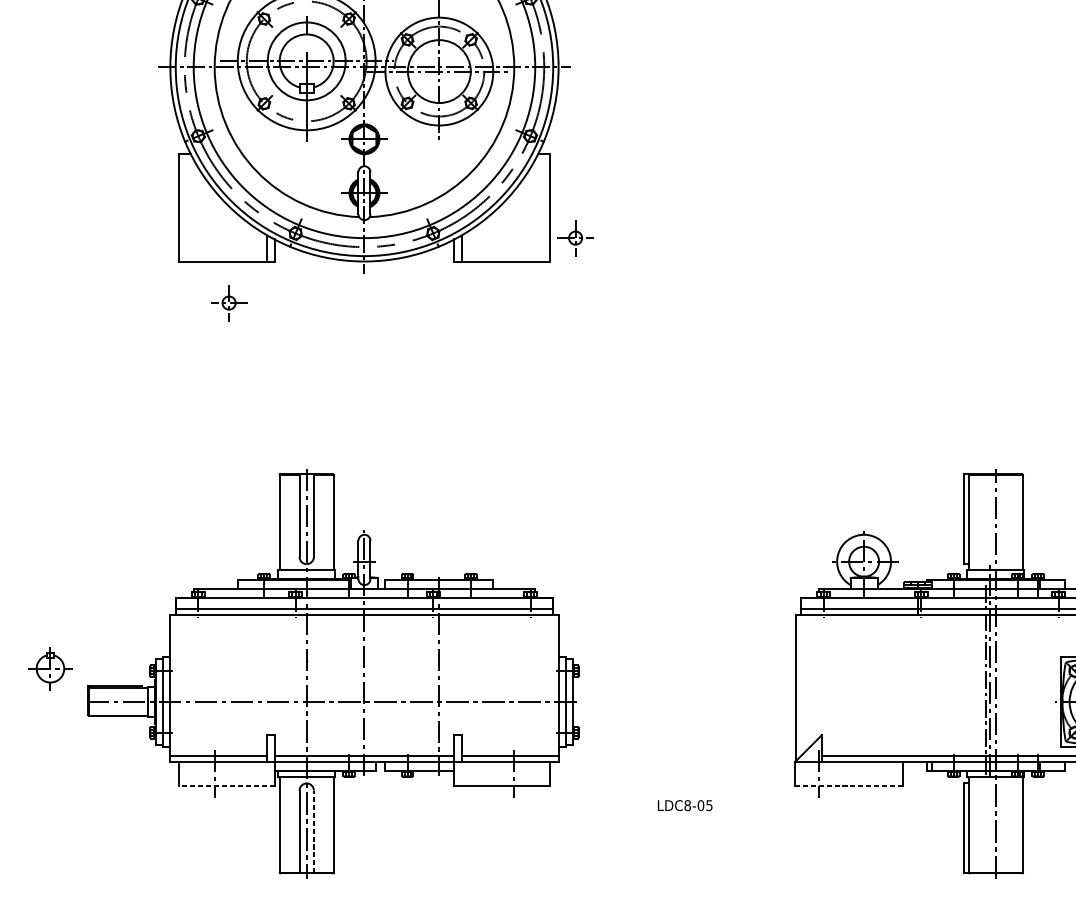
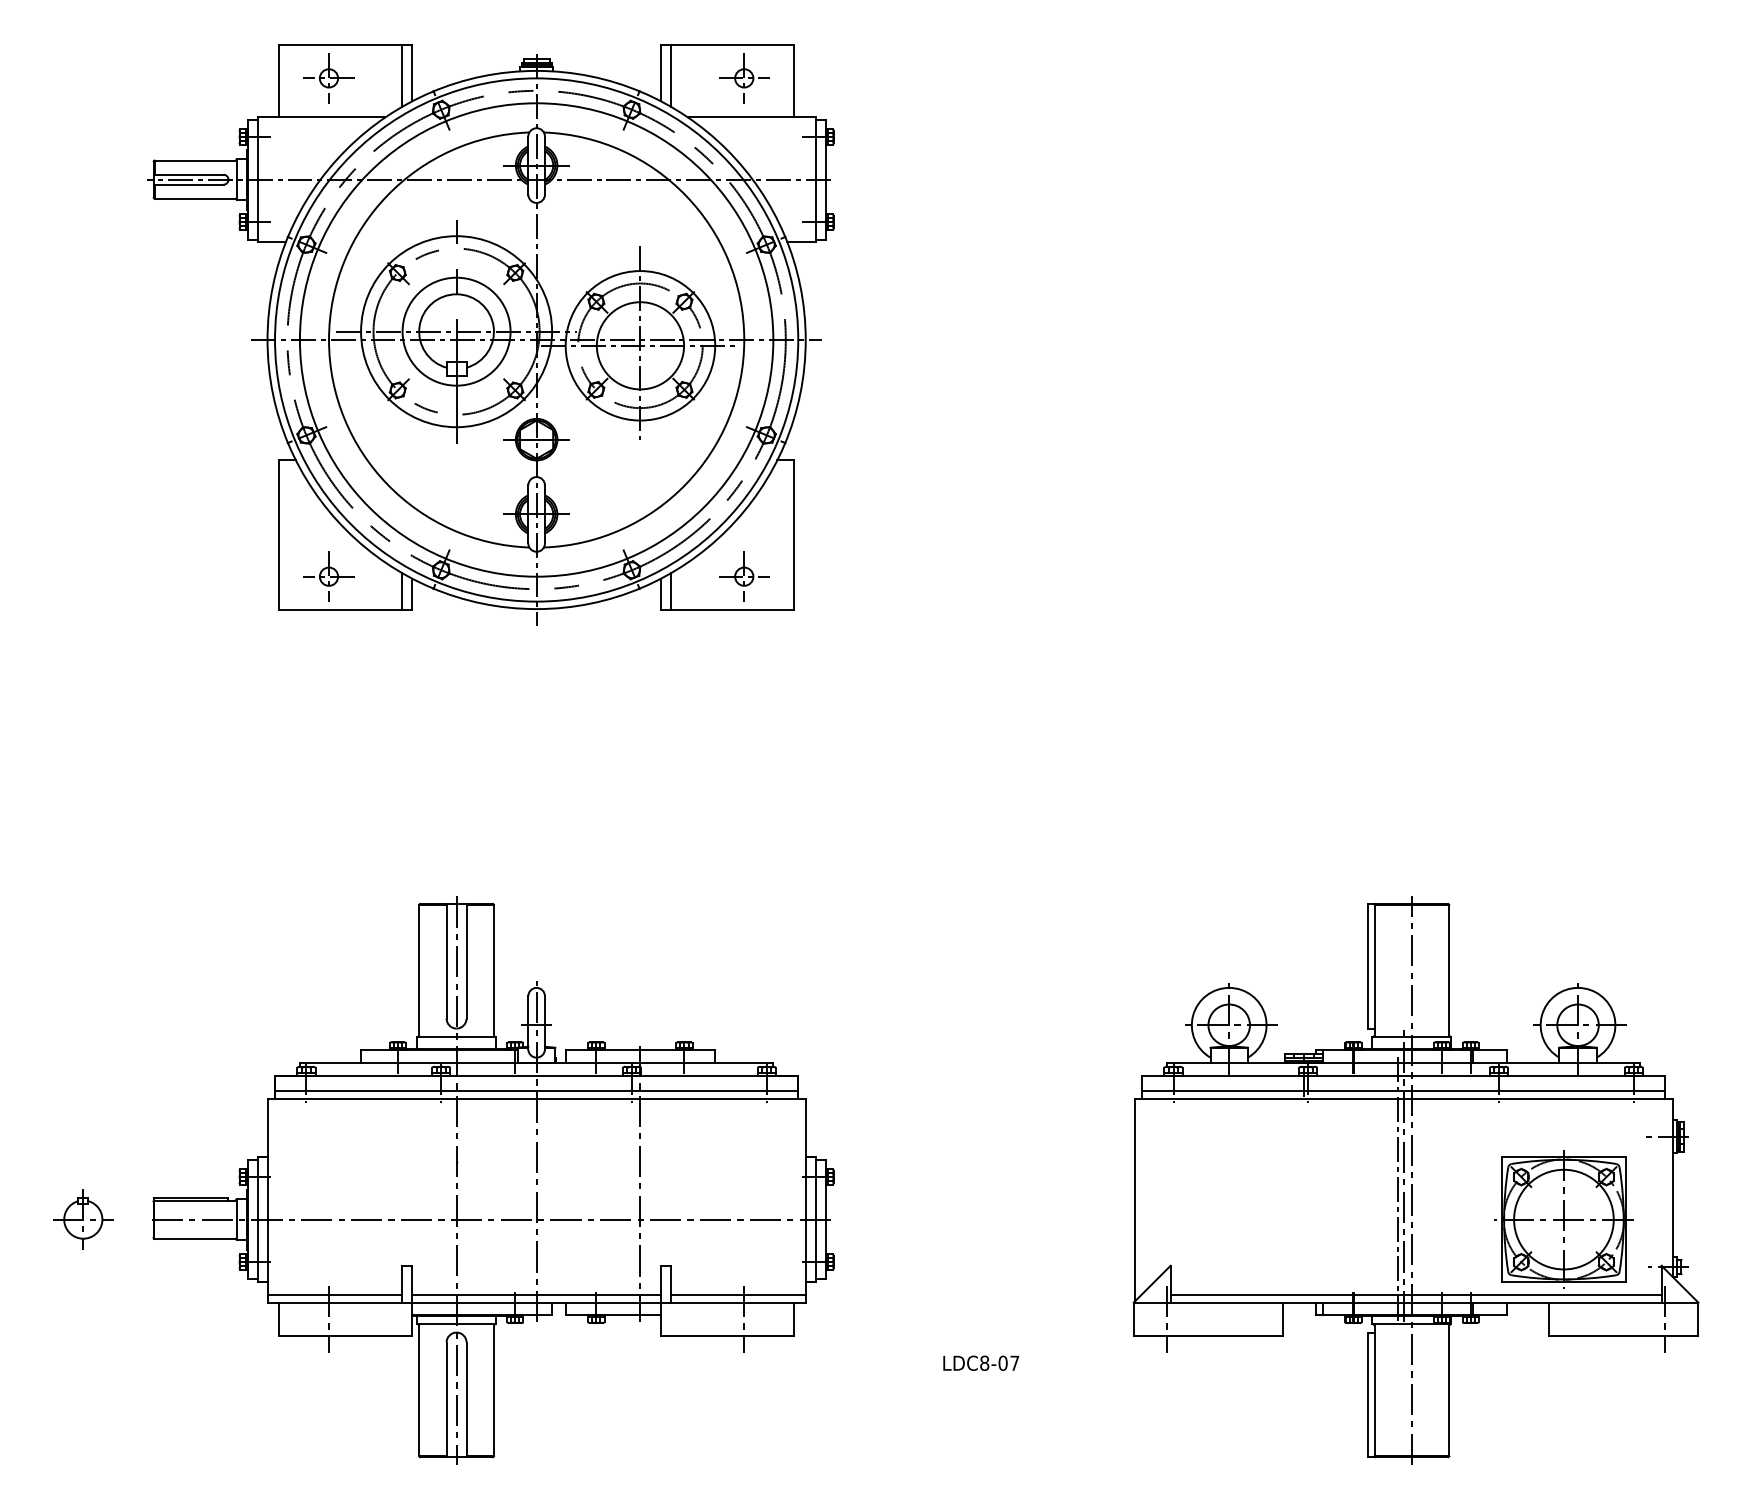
part: (575, 238) -> (744, 576), moved
part: (228, 302) -> (328, 576), moved
part: (50, 668) -> (83, 1219), moved
line: (226, 785) -> (345, 1335), dashed -> solid
line: (849, 785) -> (1208, 1335), dashed -> solid
text: (709, 805) -> (1014, 1362), LDC8-05 -> LDC8-07
line: (313, 831) -> (466, 1399), dashed -> solid

